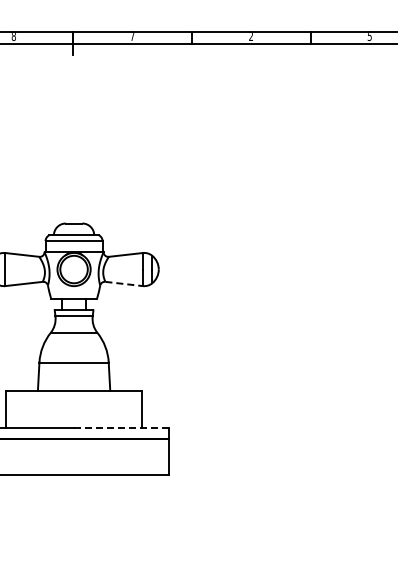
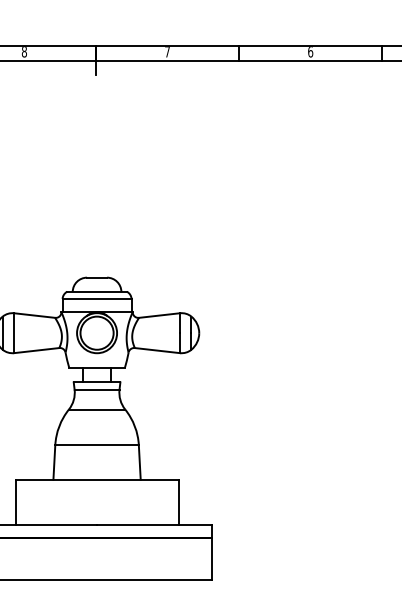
text: (251, 36) -> (311, 52), 2 -> 6
line: (124, 283) -> (157, 350), dashed -> solid
line: (121, 428) -> (154, 524), dashed -> solid

